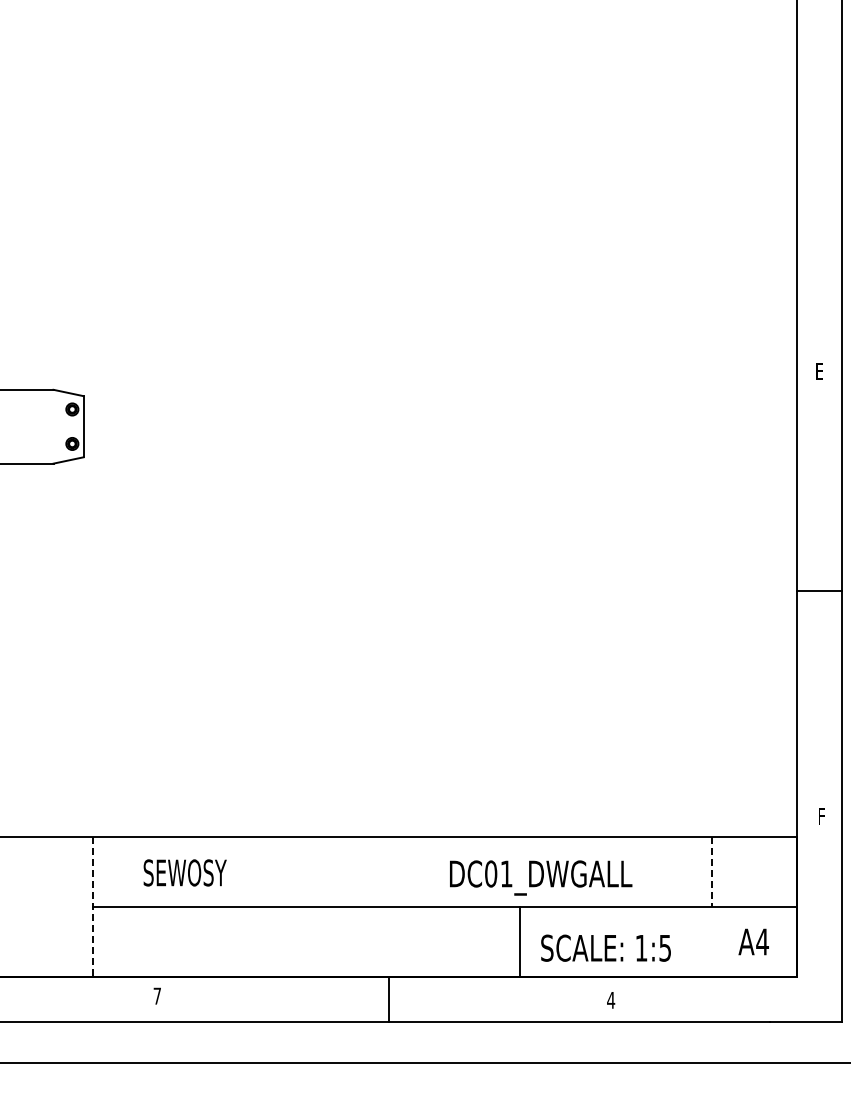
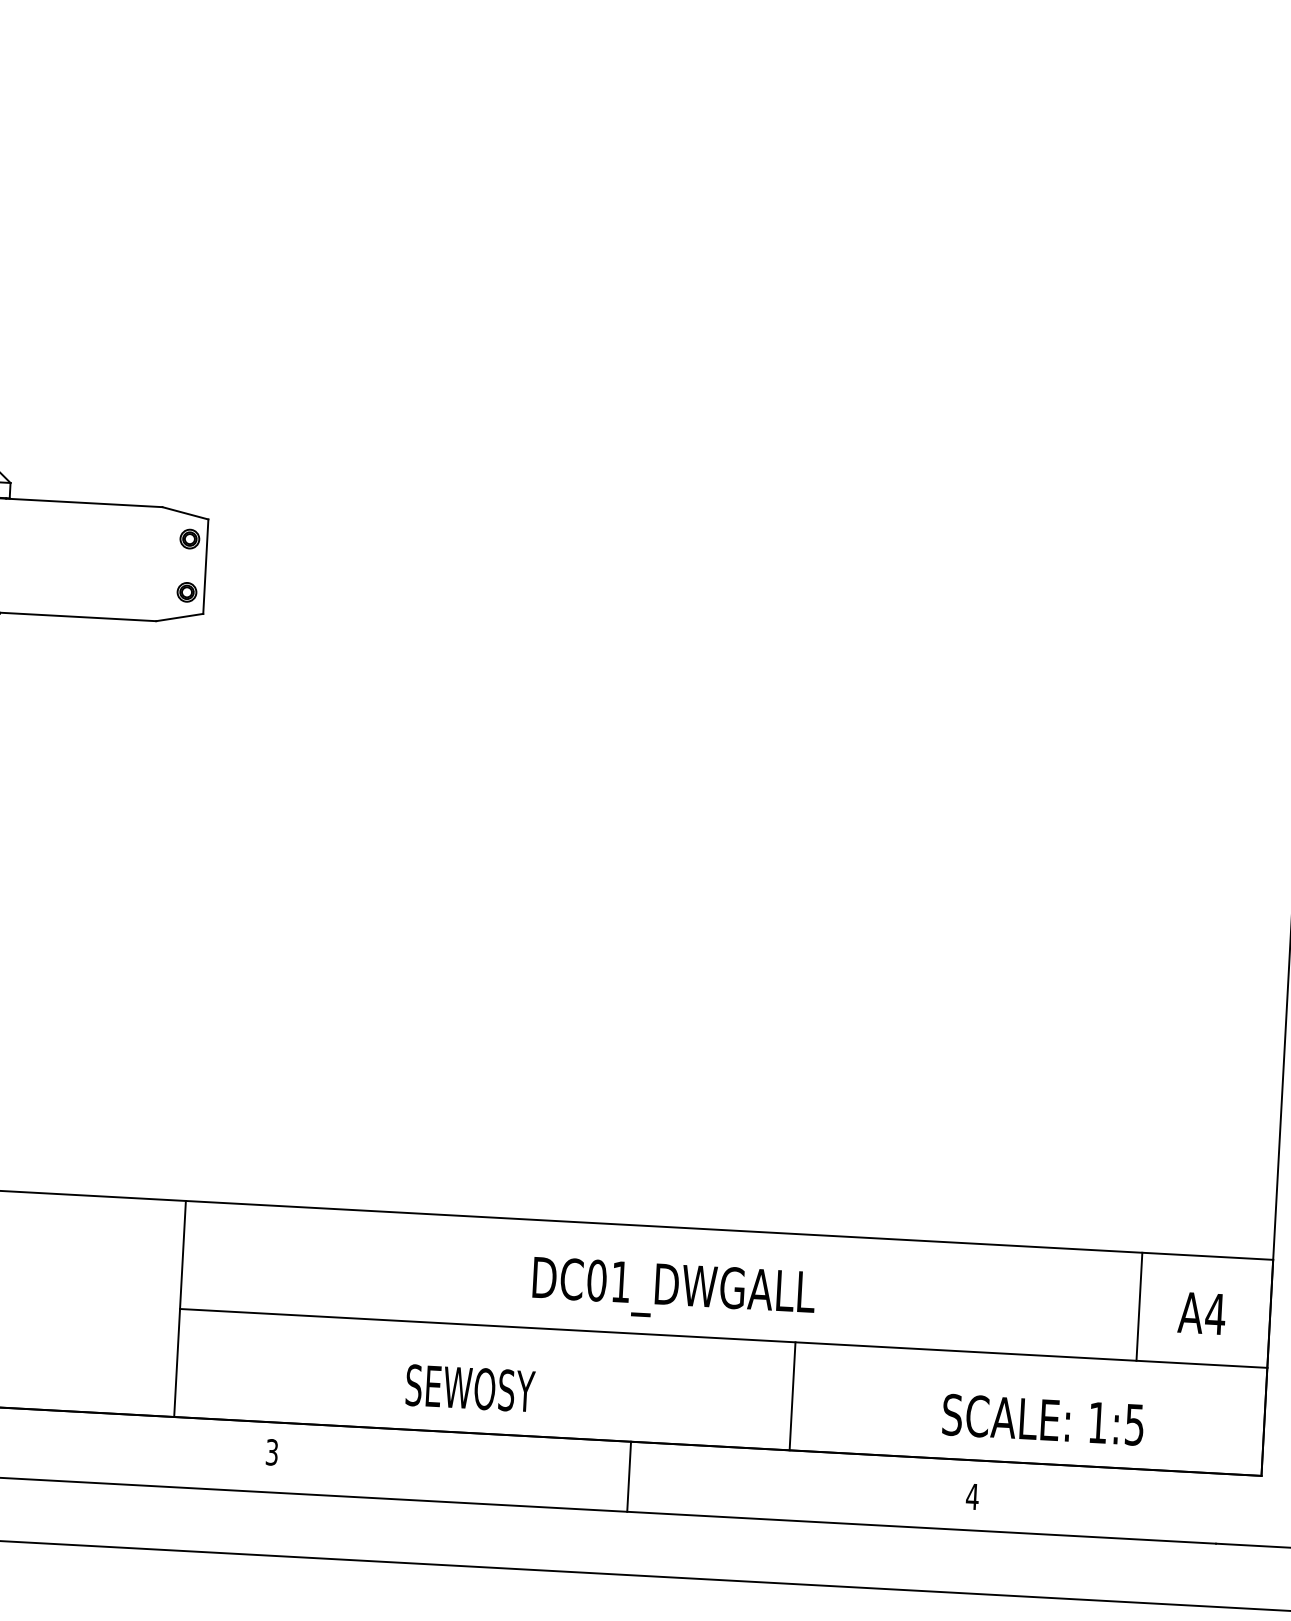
line: (712, 871) -> (1139, 1306), dashed -> solid
text: (184, 872) -> (469, 1387), moved
text: (541, 877) -> (674, 1290), moved
line: (92, 906) -> (179, 1308), dashed -> solid
line: (520, 941) -> (792, 1395), moved
text: (753, 941) -> (1201, 1312), moved
text: (605, 947) -> (1042, 1418), moved
text: (157, 995) -> (272, 1451), 7 -> 3

